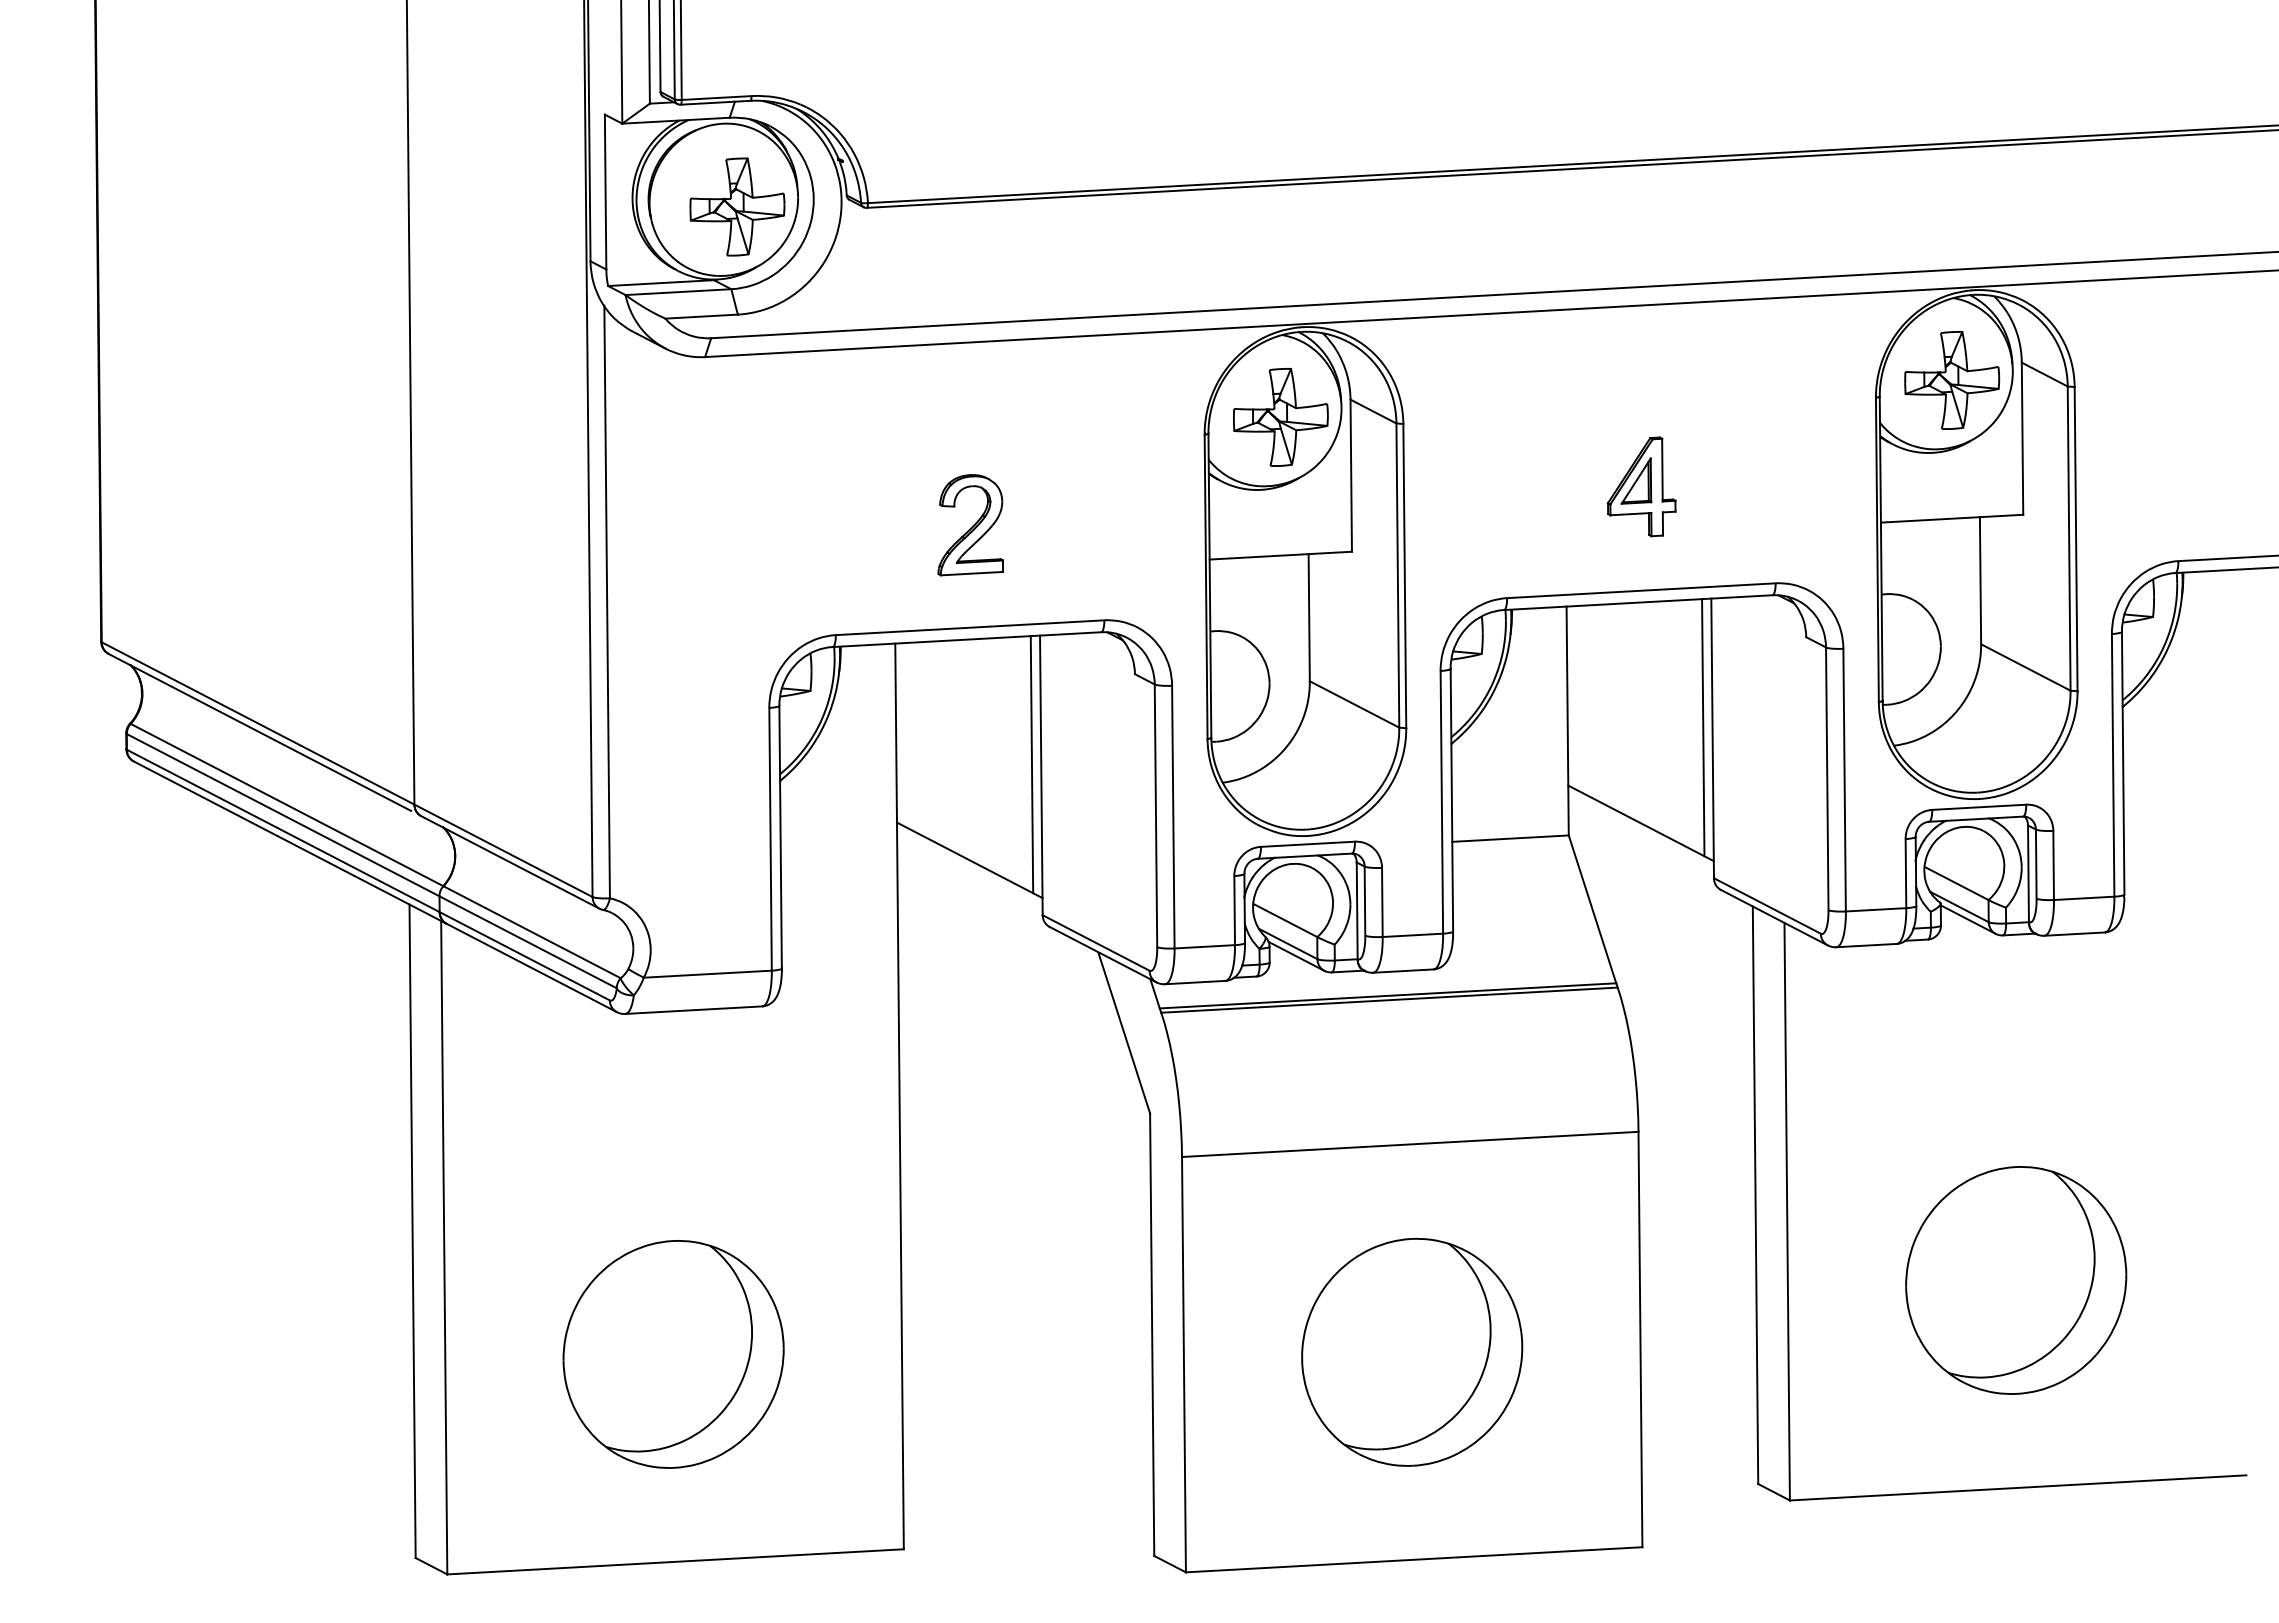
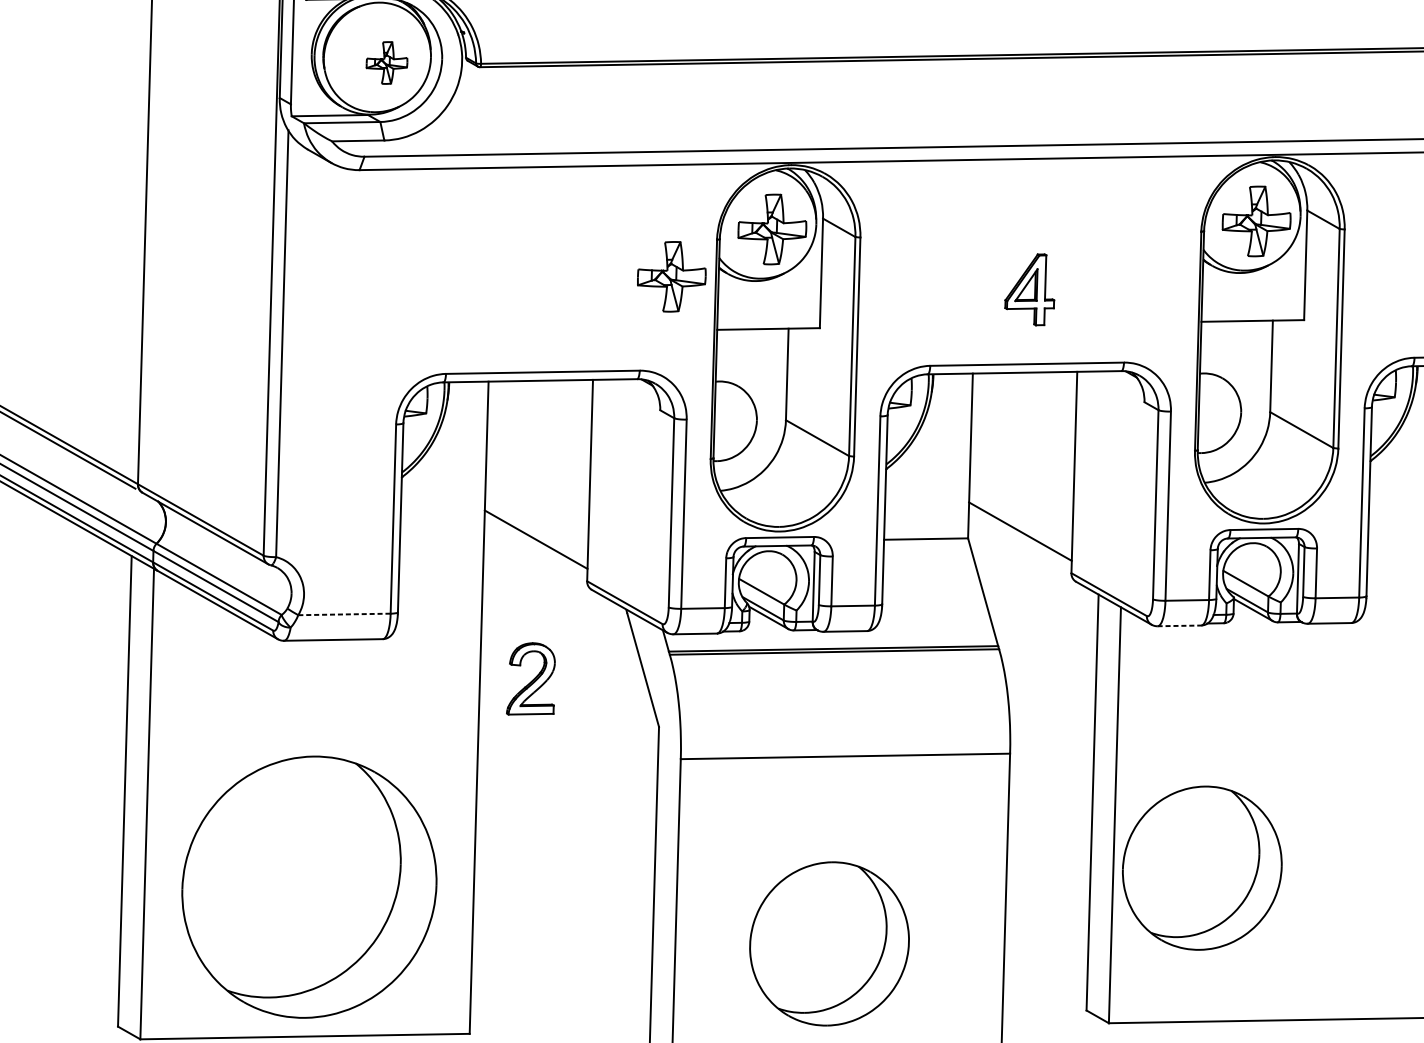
part: (737, 206) -> (387, 62), size x0.6
part: (1143, 487) -> (671, 276), added
part: (970, 525) -> (531, 679), moved
line: (1703, 727) -> (1068, 464), removed
line: (1031, 764) -> (583, 472), removed
line: (1867, 945) -> (1180, 625), solid -> dashed
line: (708, 974) -> (344, 614), solid -> dashed
part: (2016, 1280) -> (1202, 868), moved
part: (1412, 1351) -> (829, 943), moved
part: (673, 1354) -> (309, 887), size x1.6

